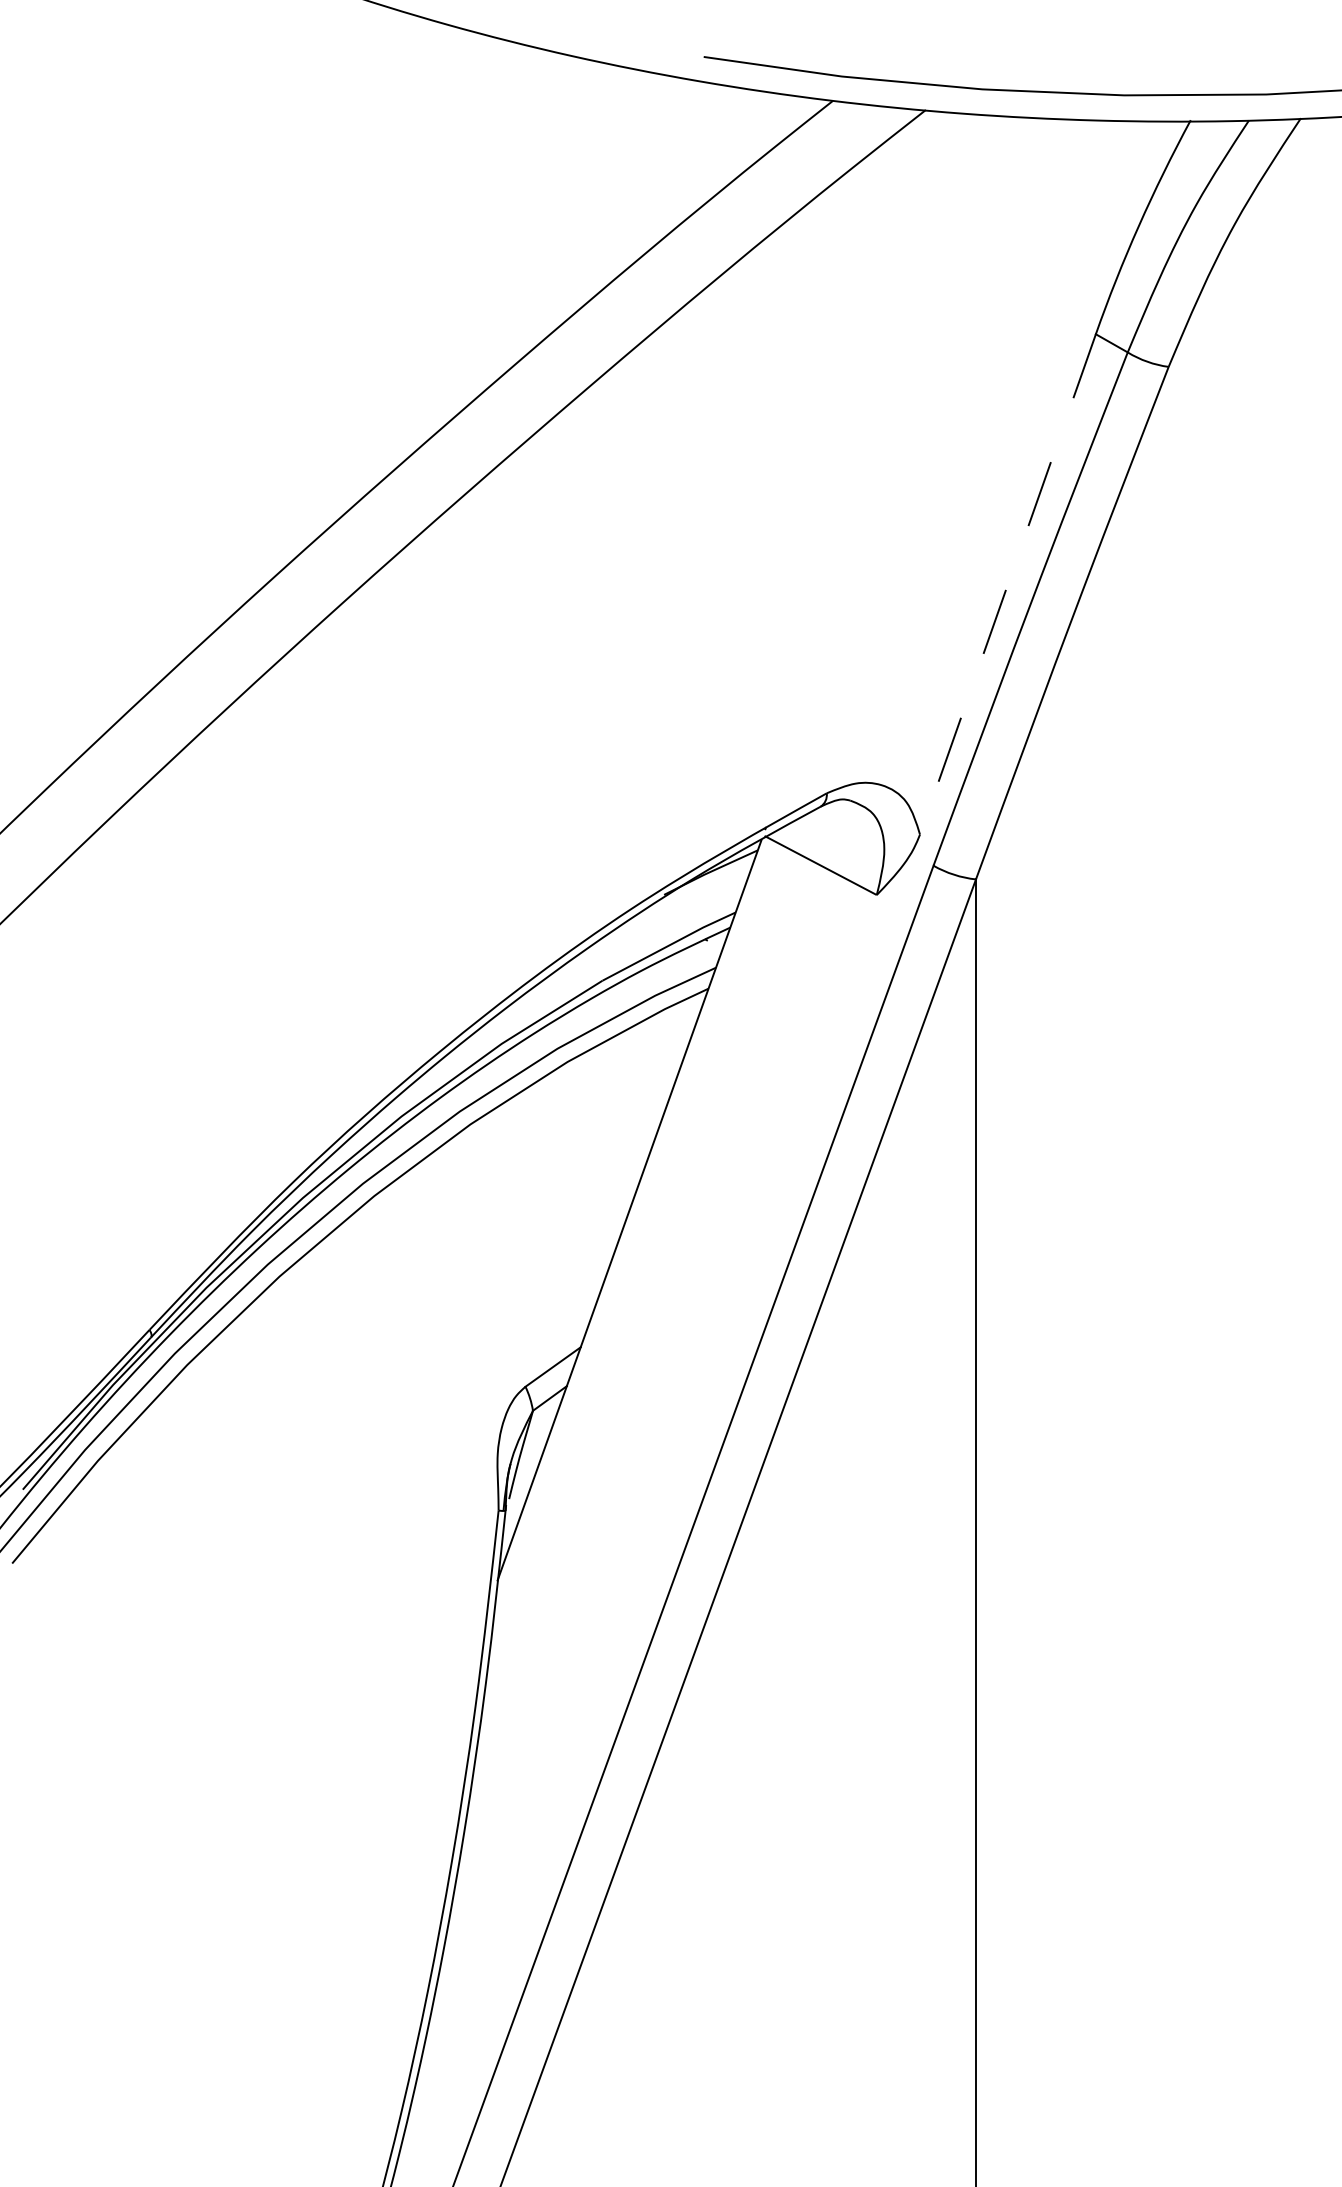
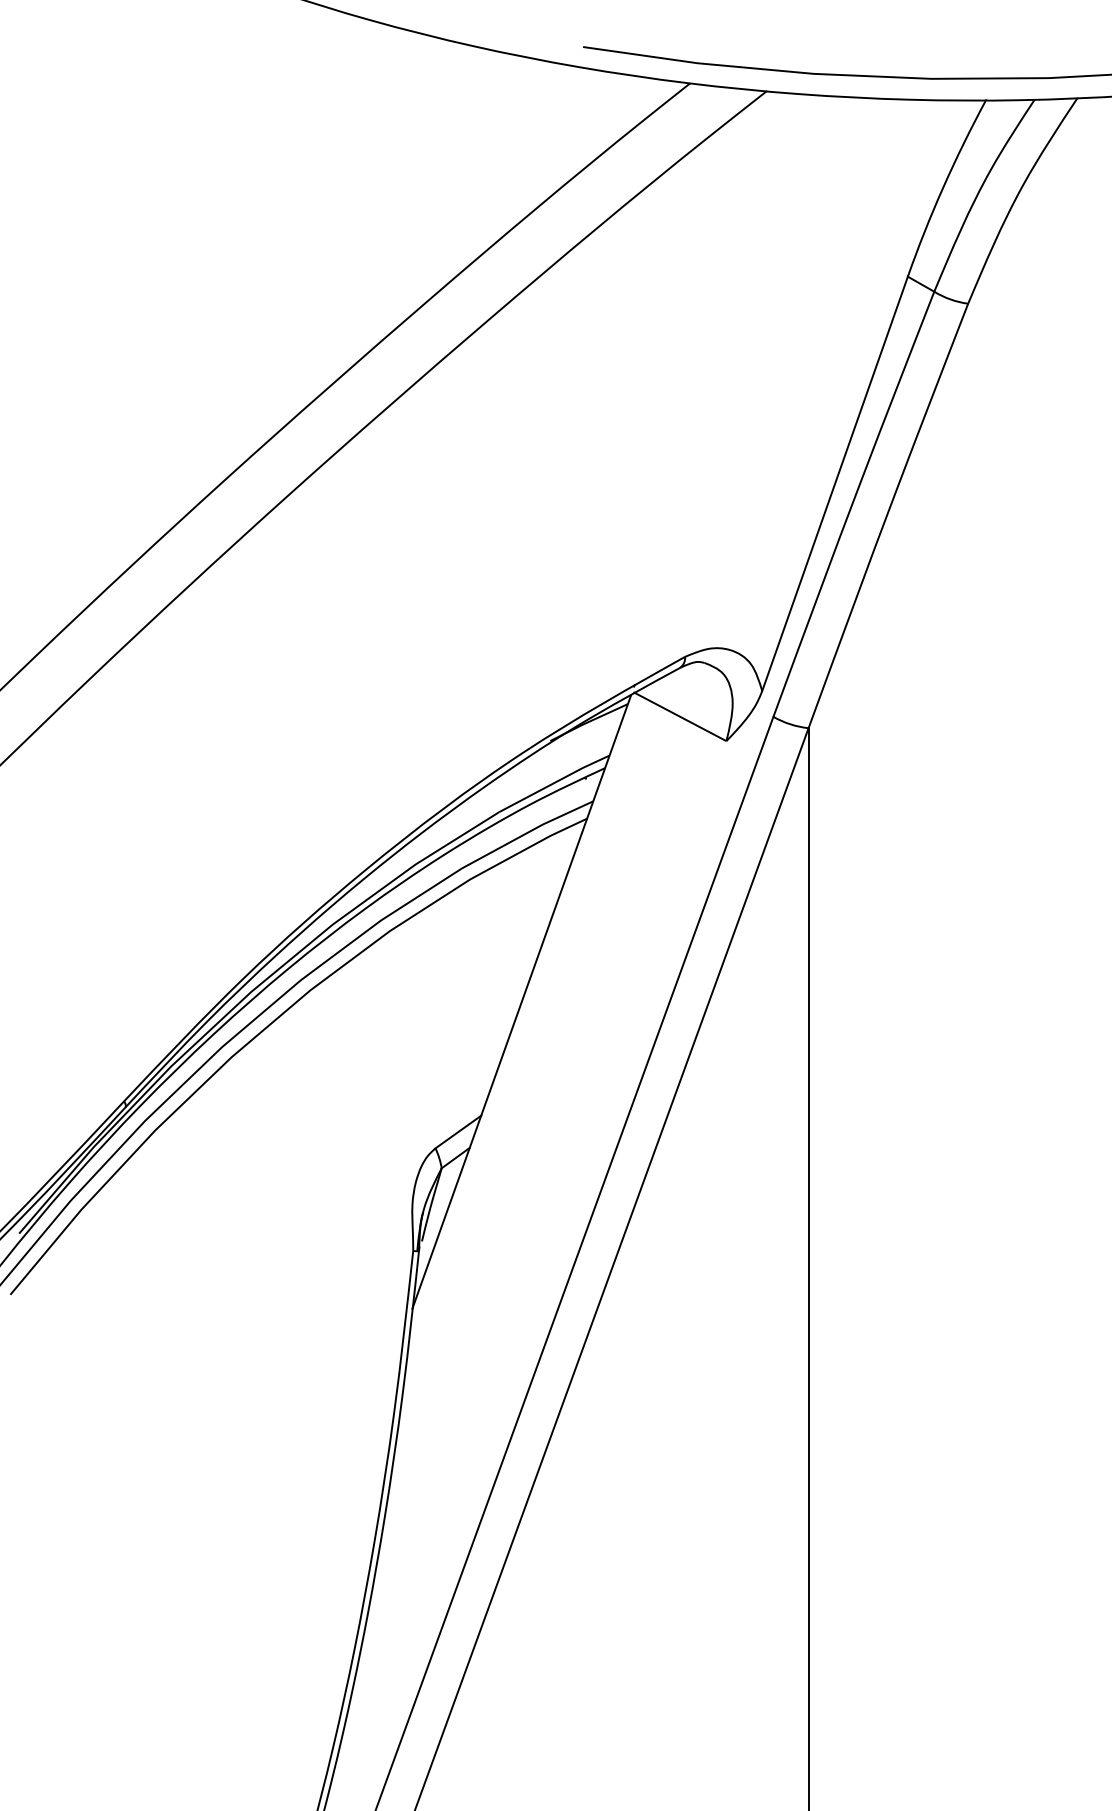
line: (1007, 584) -> (834, 483), dashed -> solid

